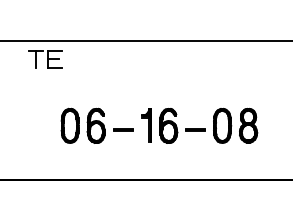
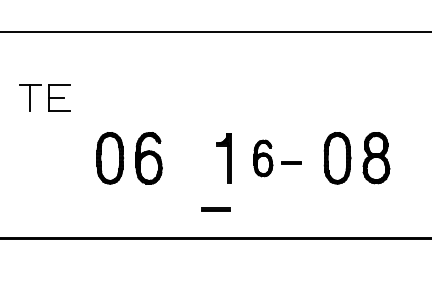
part: (45, 59) -> (44, 98), moved
part: (182, 125) -> (277, 157), size x0.7
line: (123, 129) -> (216, 208), moved

